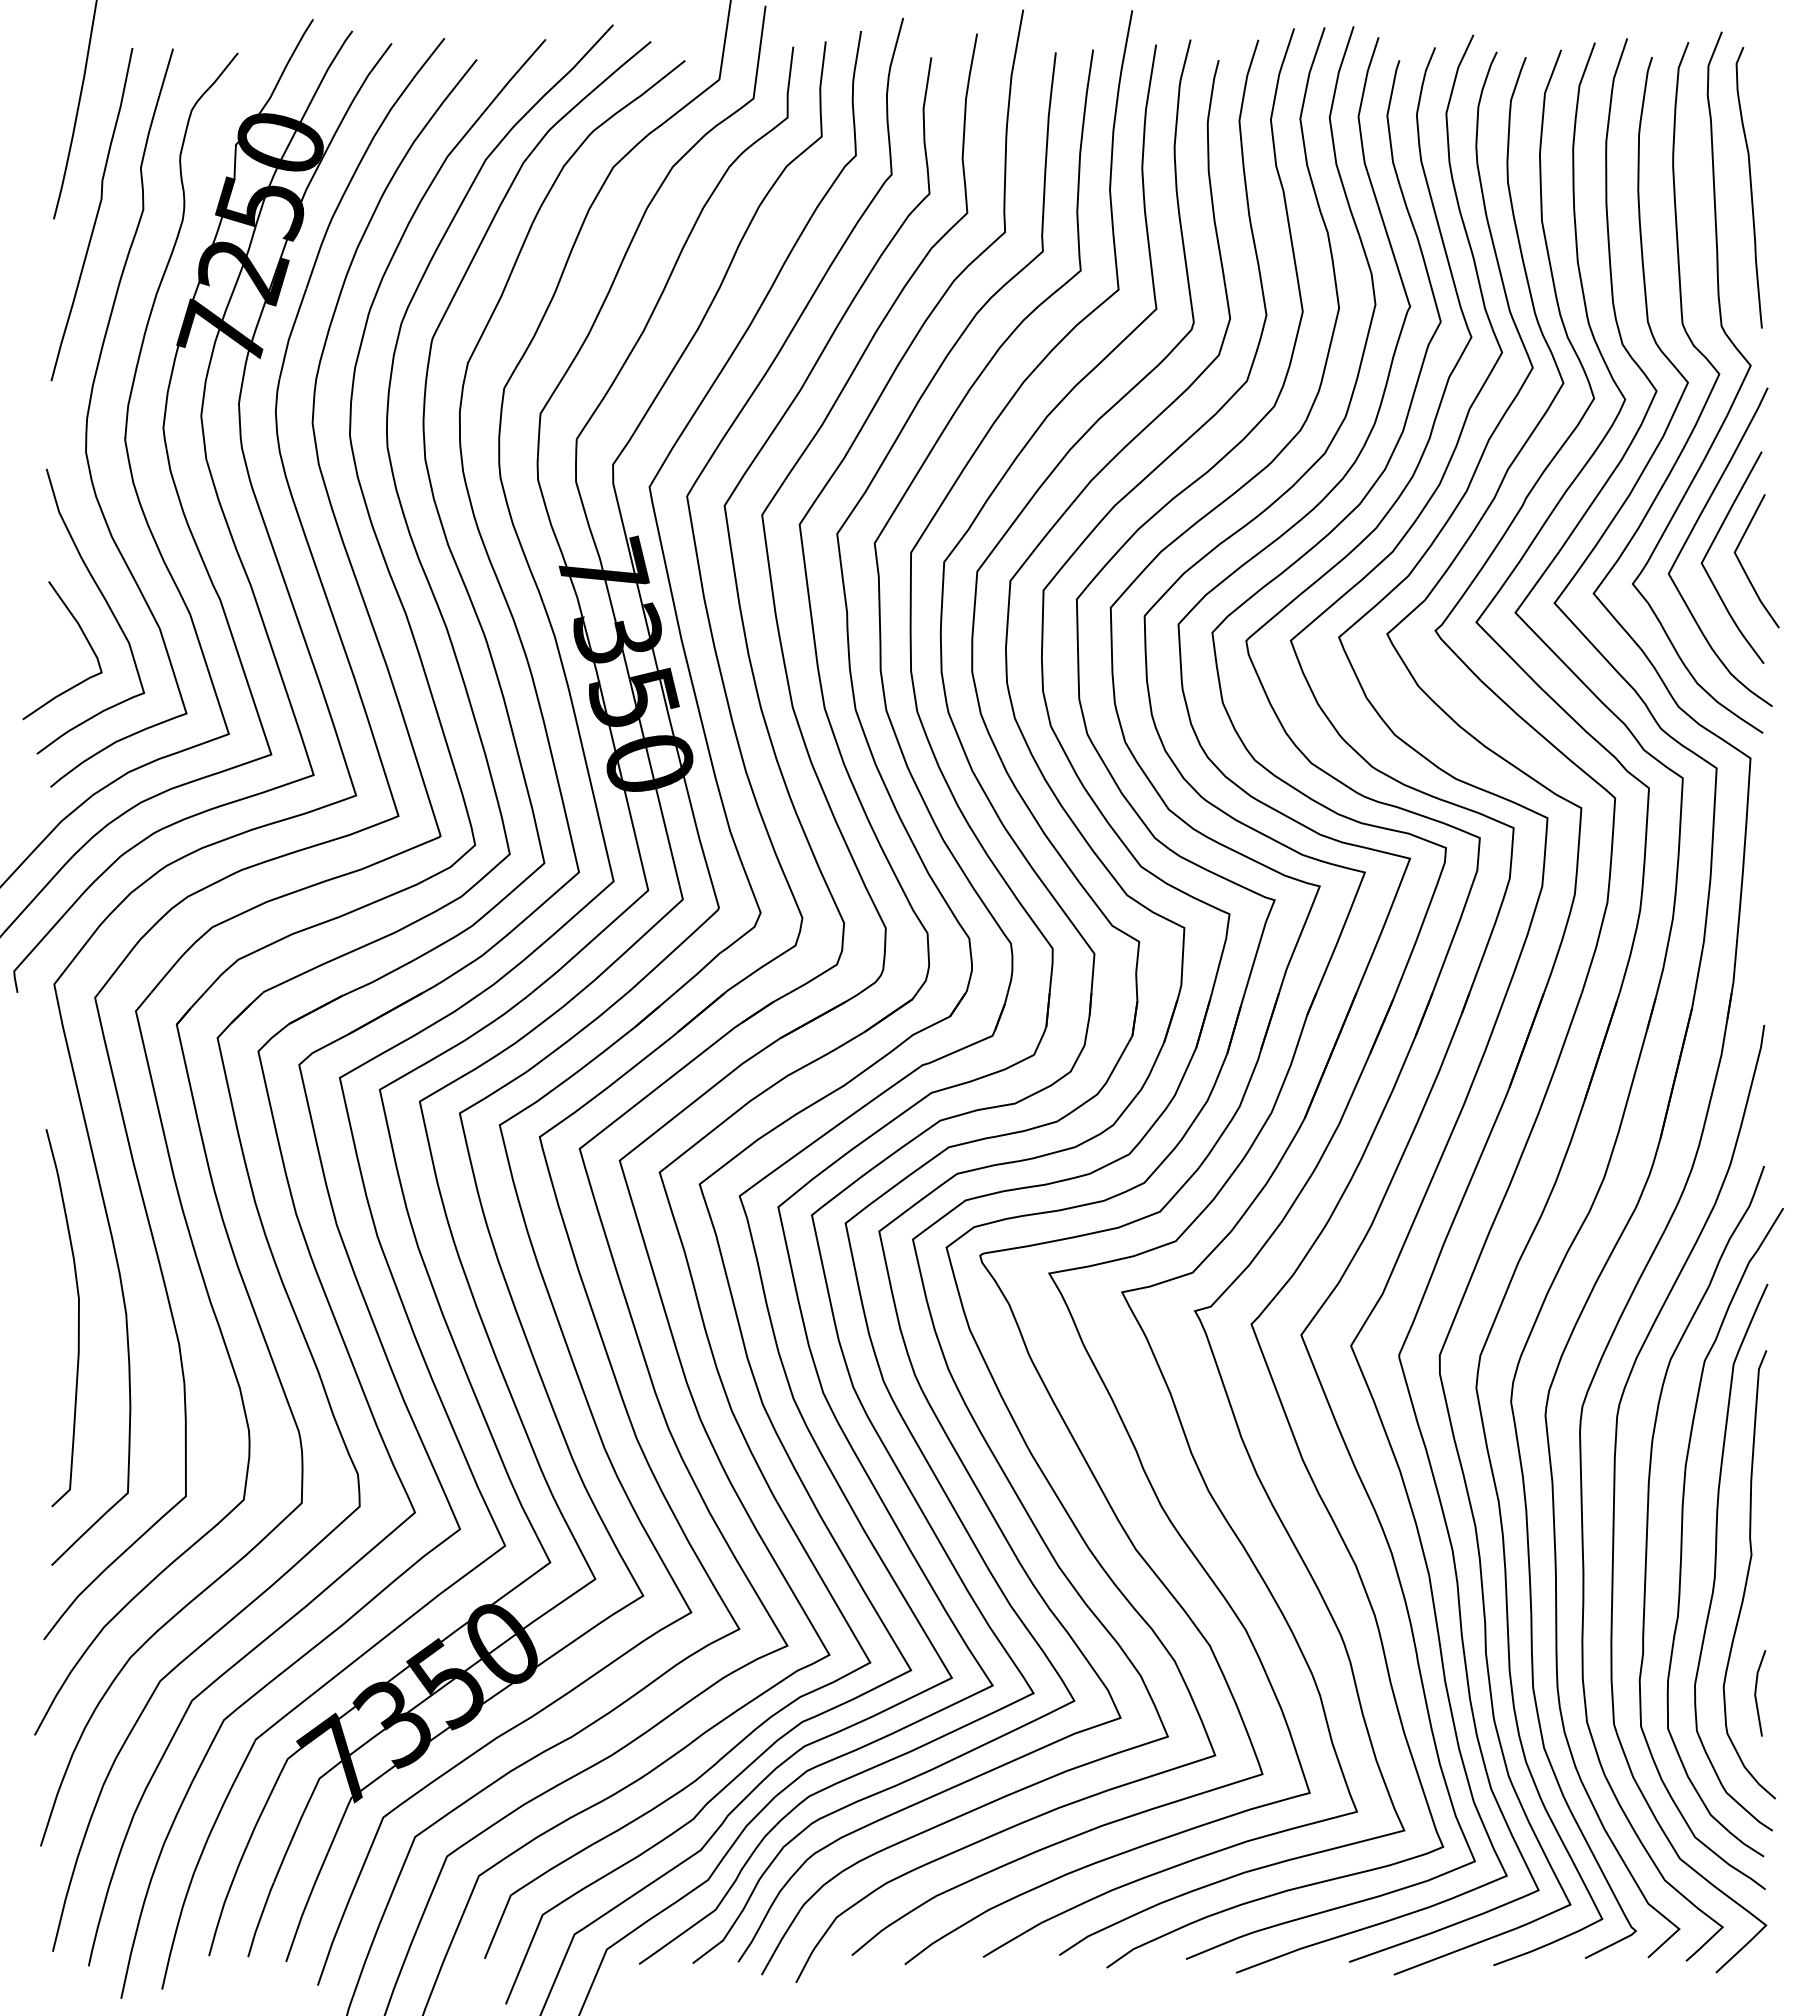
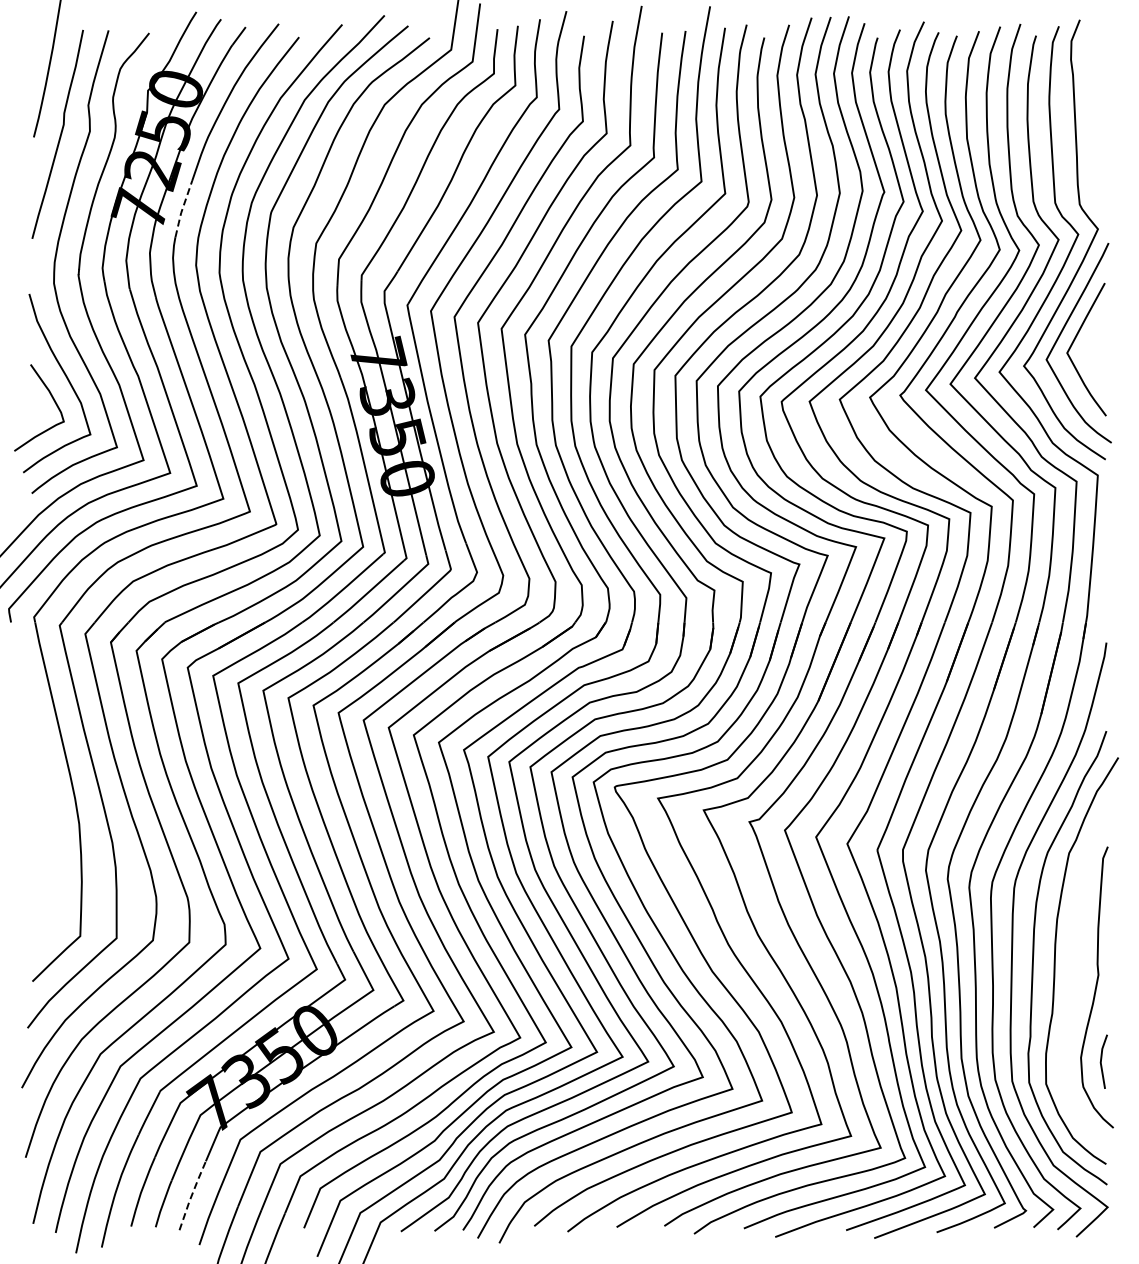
curve: (1749, 187) -> (1097, 117), removed
line: (290, 335) -> (182, 210), solid -> dashed
line: (1743, 565) -> (1093, 354), removed
curve: (77, 1318) -> (48, 826), removed
curve: (1718, 1552) -> (1077, 973), removed
line: (305, 1906) -> (191, 1195), solid -> dashed

